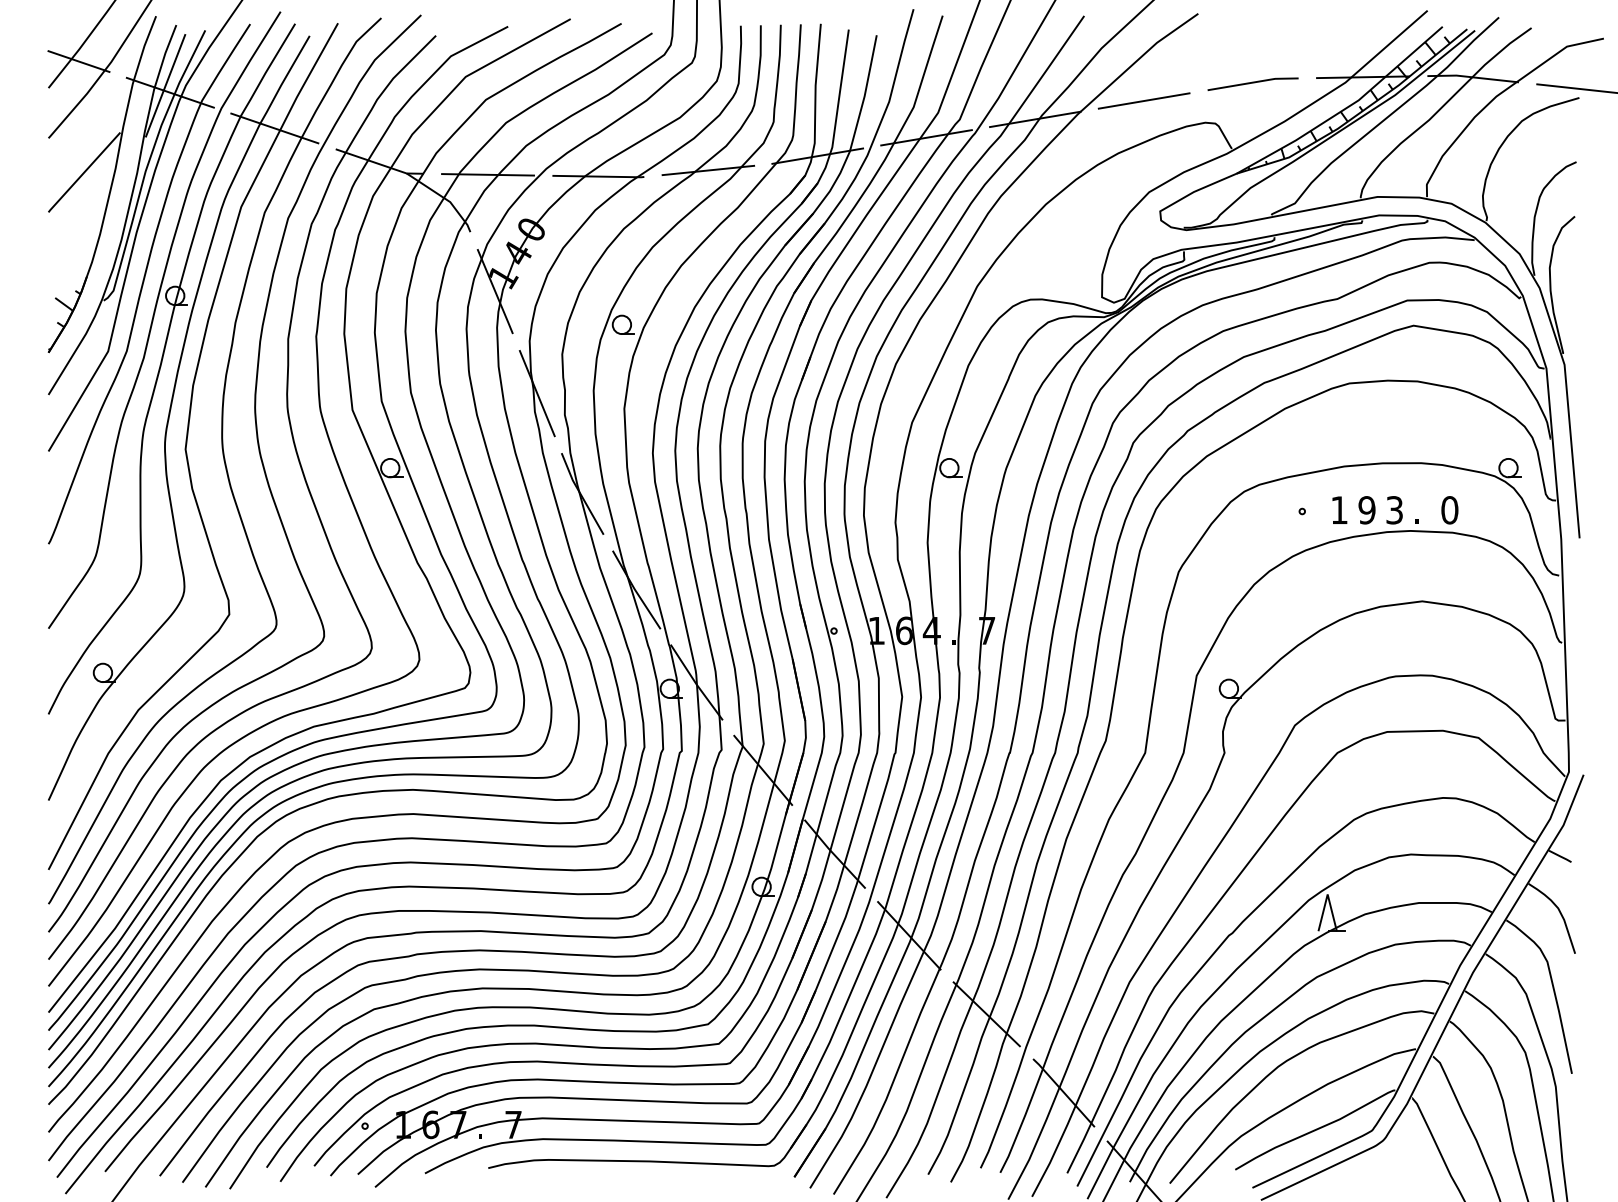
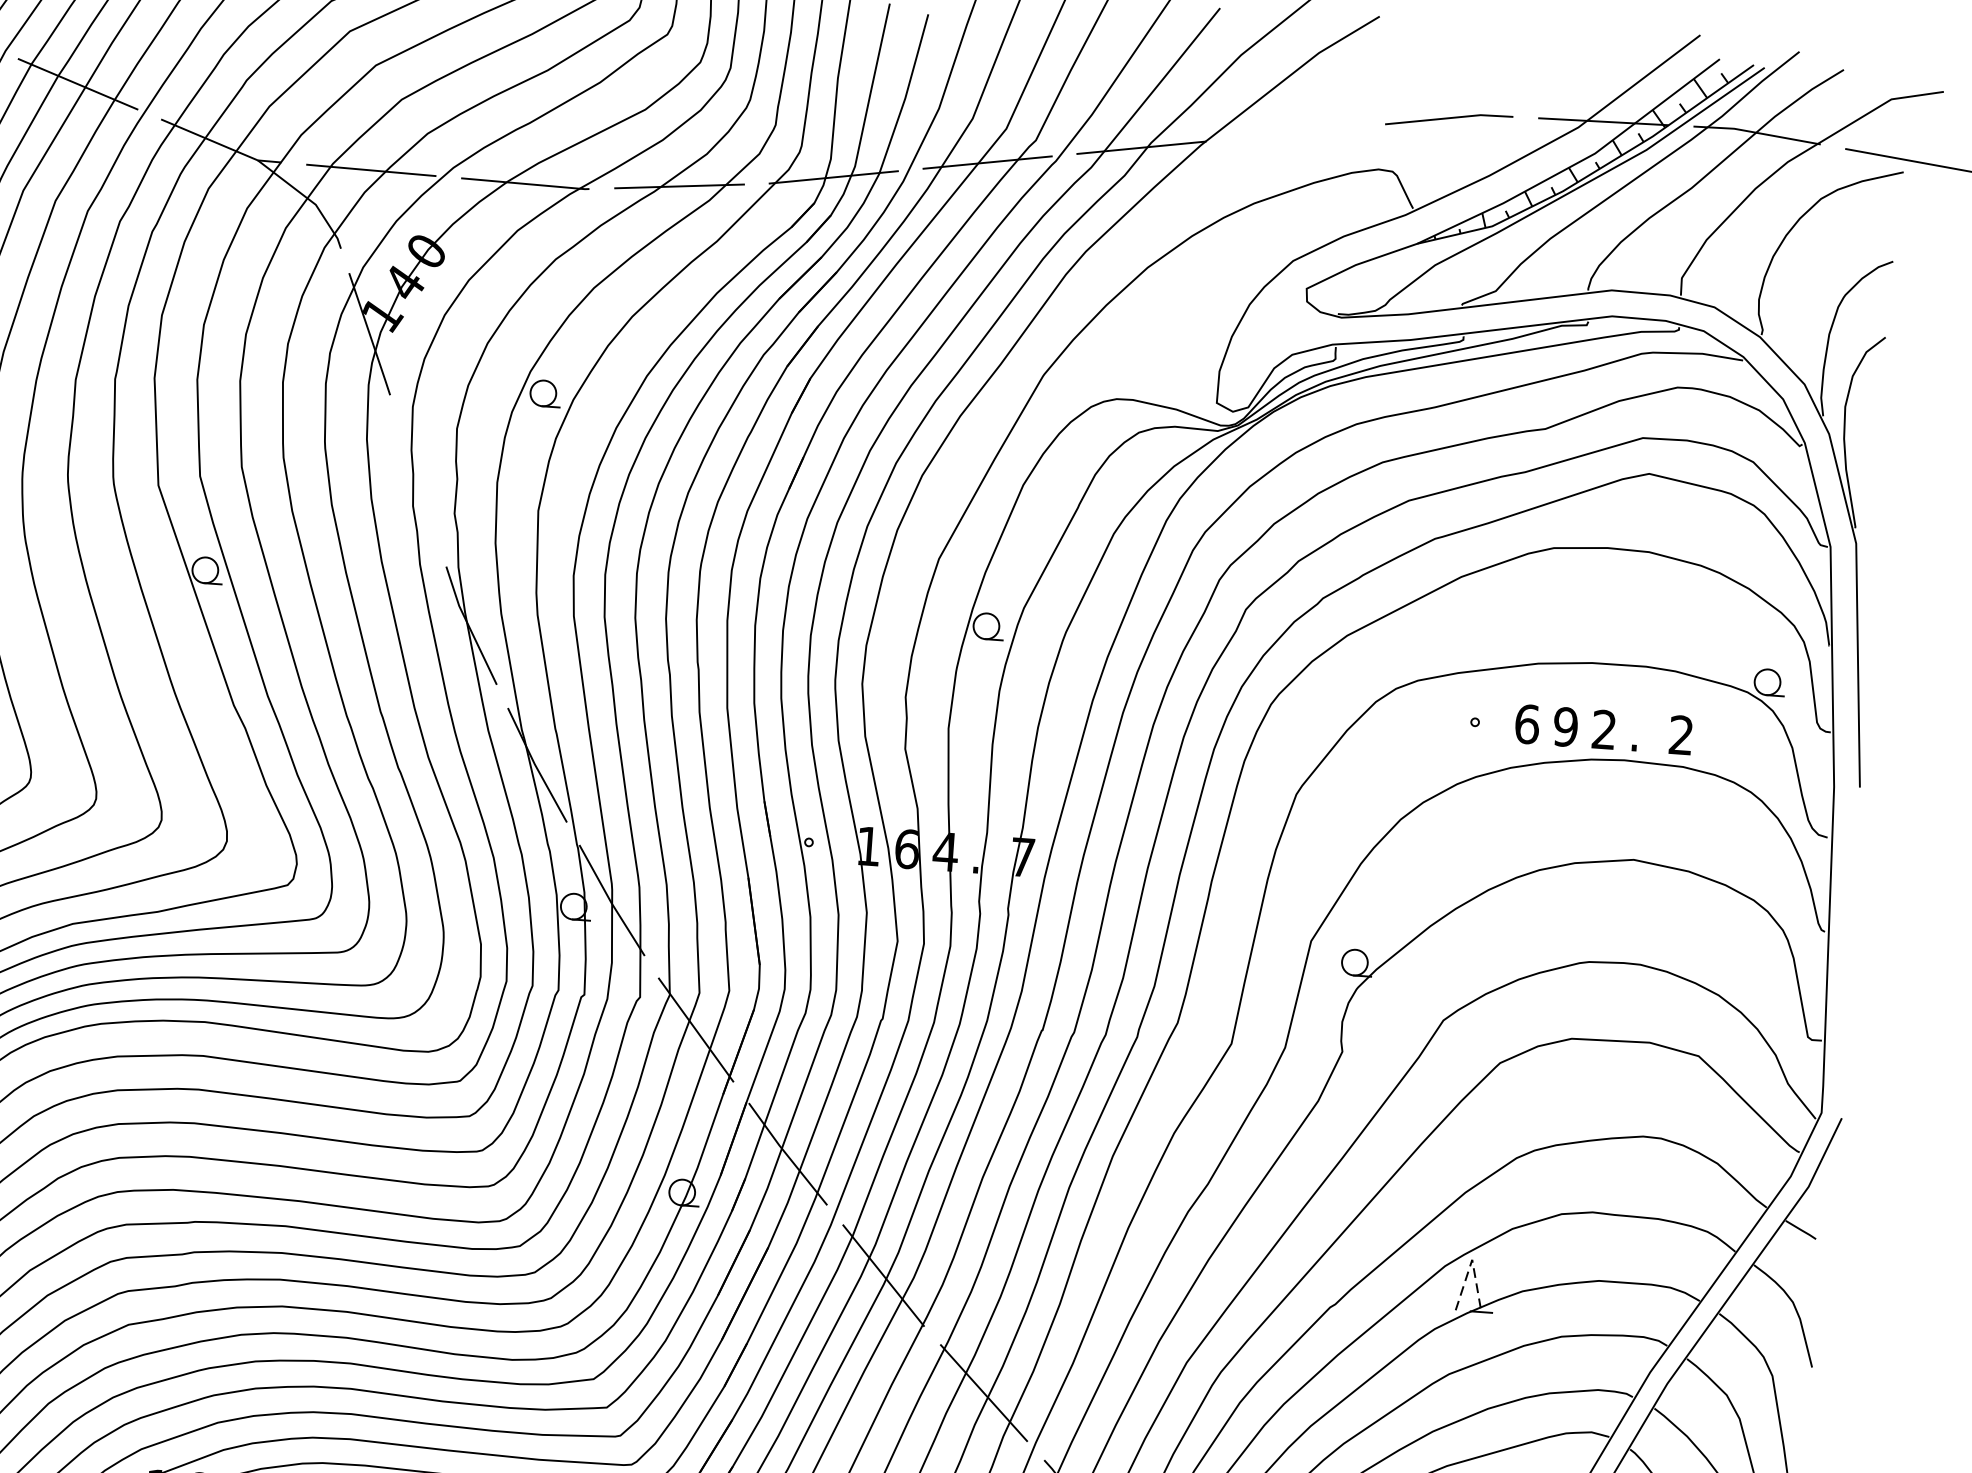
line: (1143, 100) -> (1294, 132), removed
line: (536, 393) -> (417, 480), removed
text: (1339, 510) -> (1527, 724), 1 -> 6
text: (1394, 510) -> (1604, 730), 3 -> 2
text: (1449, 510) -> (1680, 735), 0 -> 2
line: (1327, 894) -> (1471, 1259), solid -> dashed

